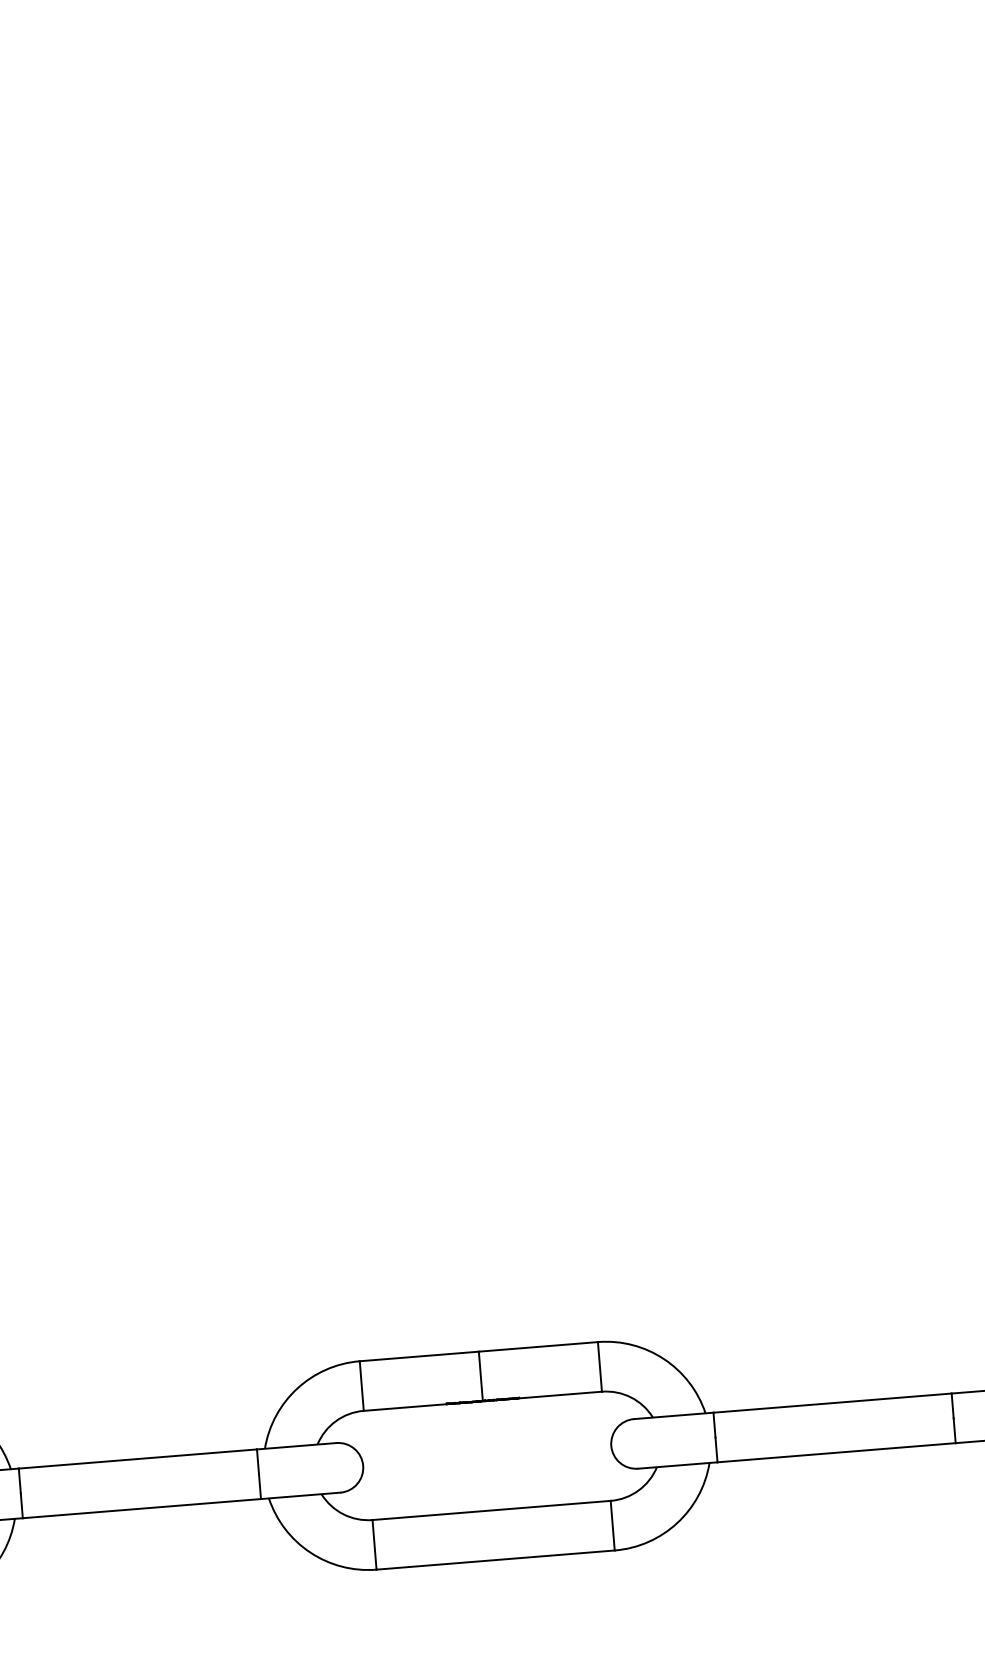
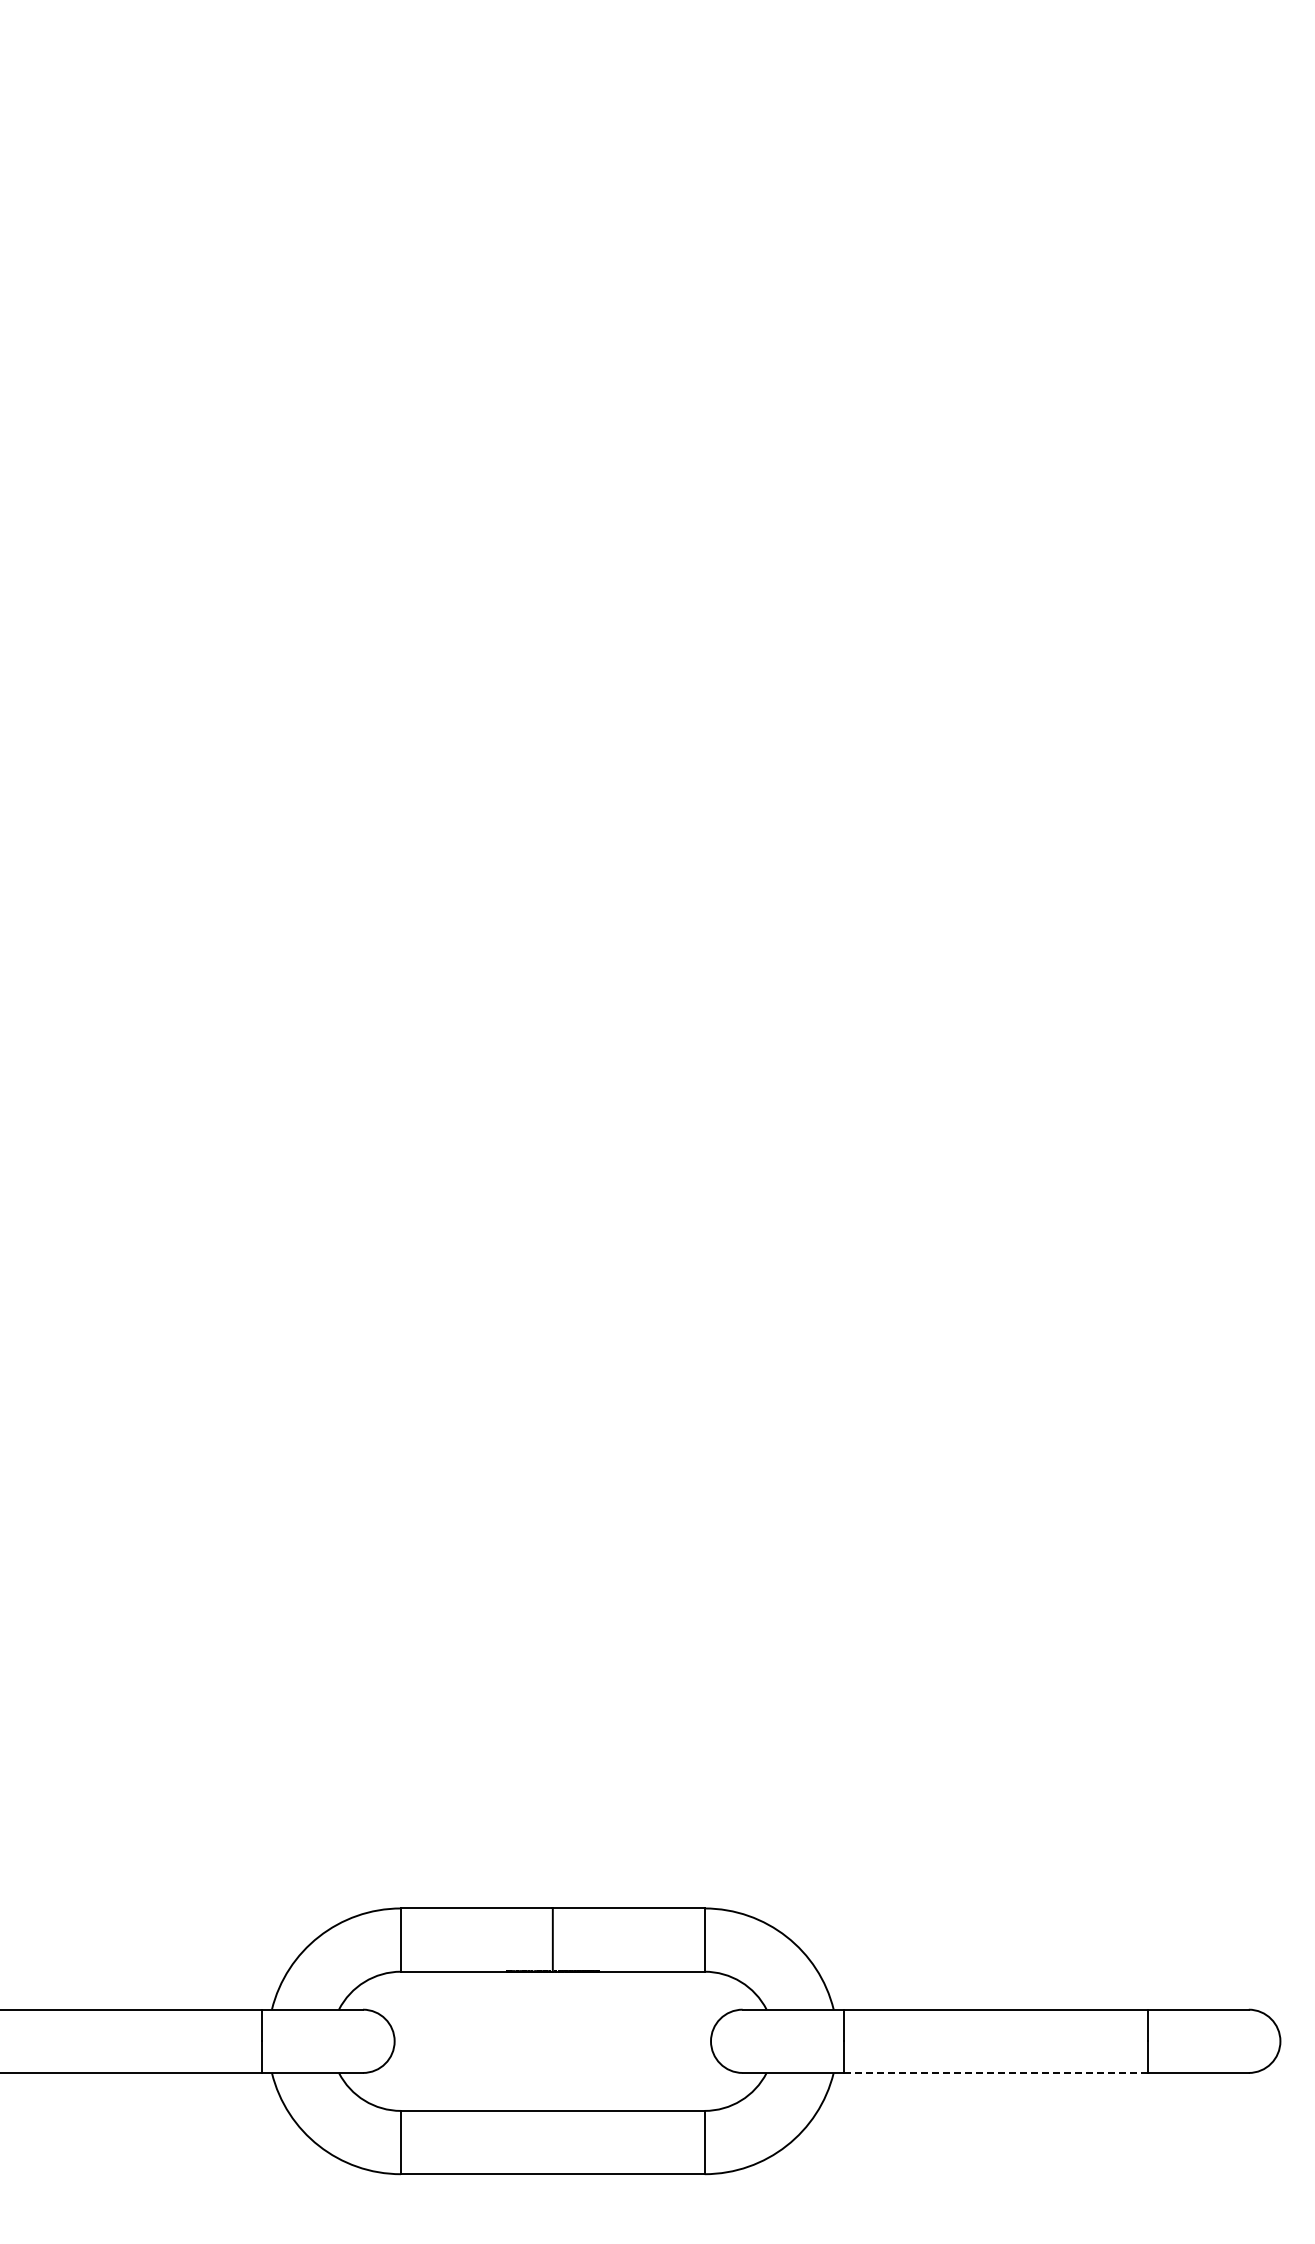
line: (836, 1452) -> (995, 2072), solid -> dashed

